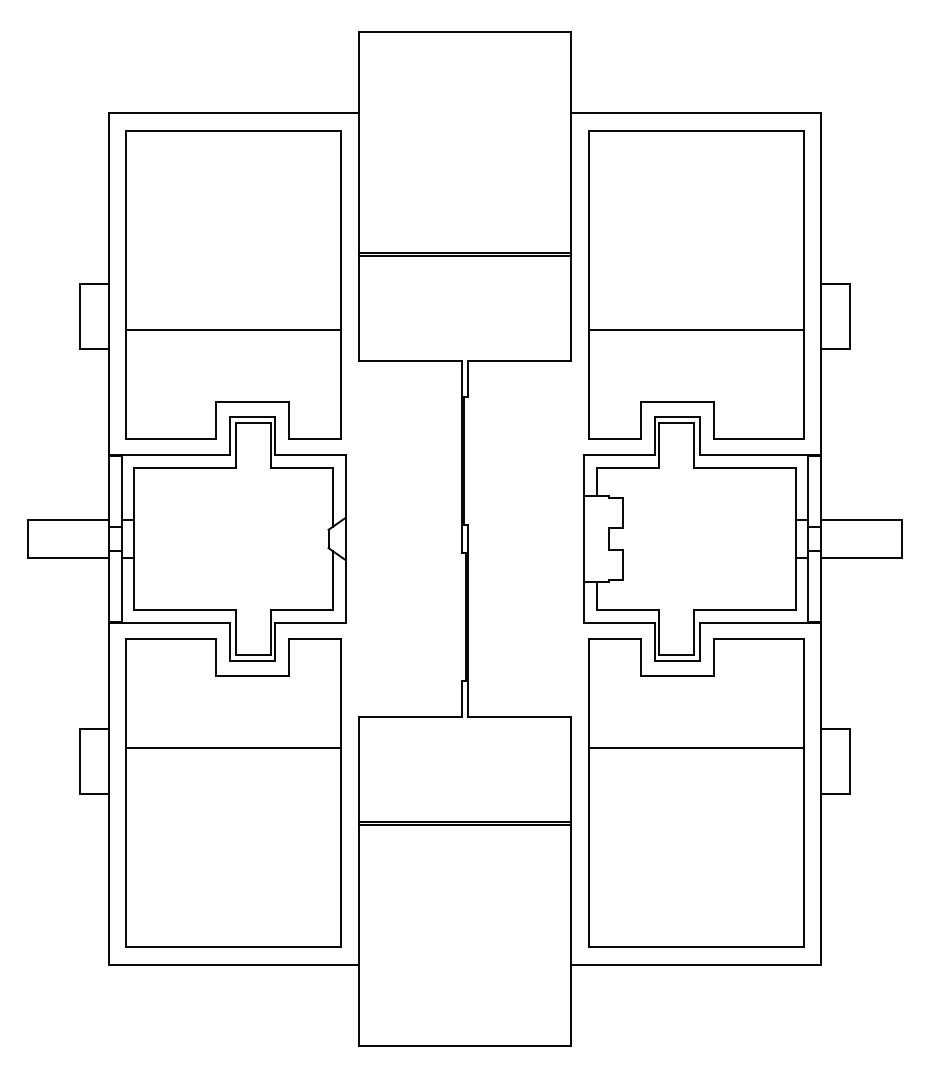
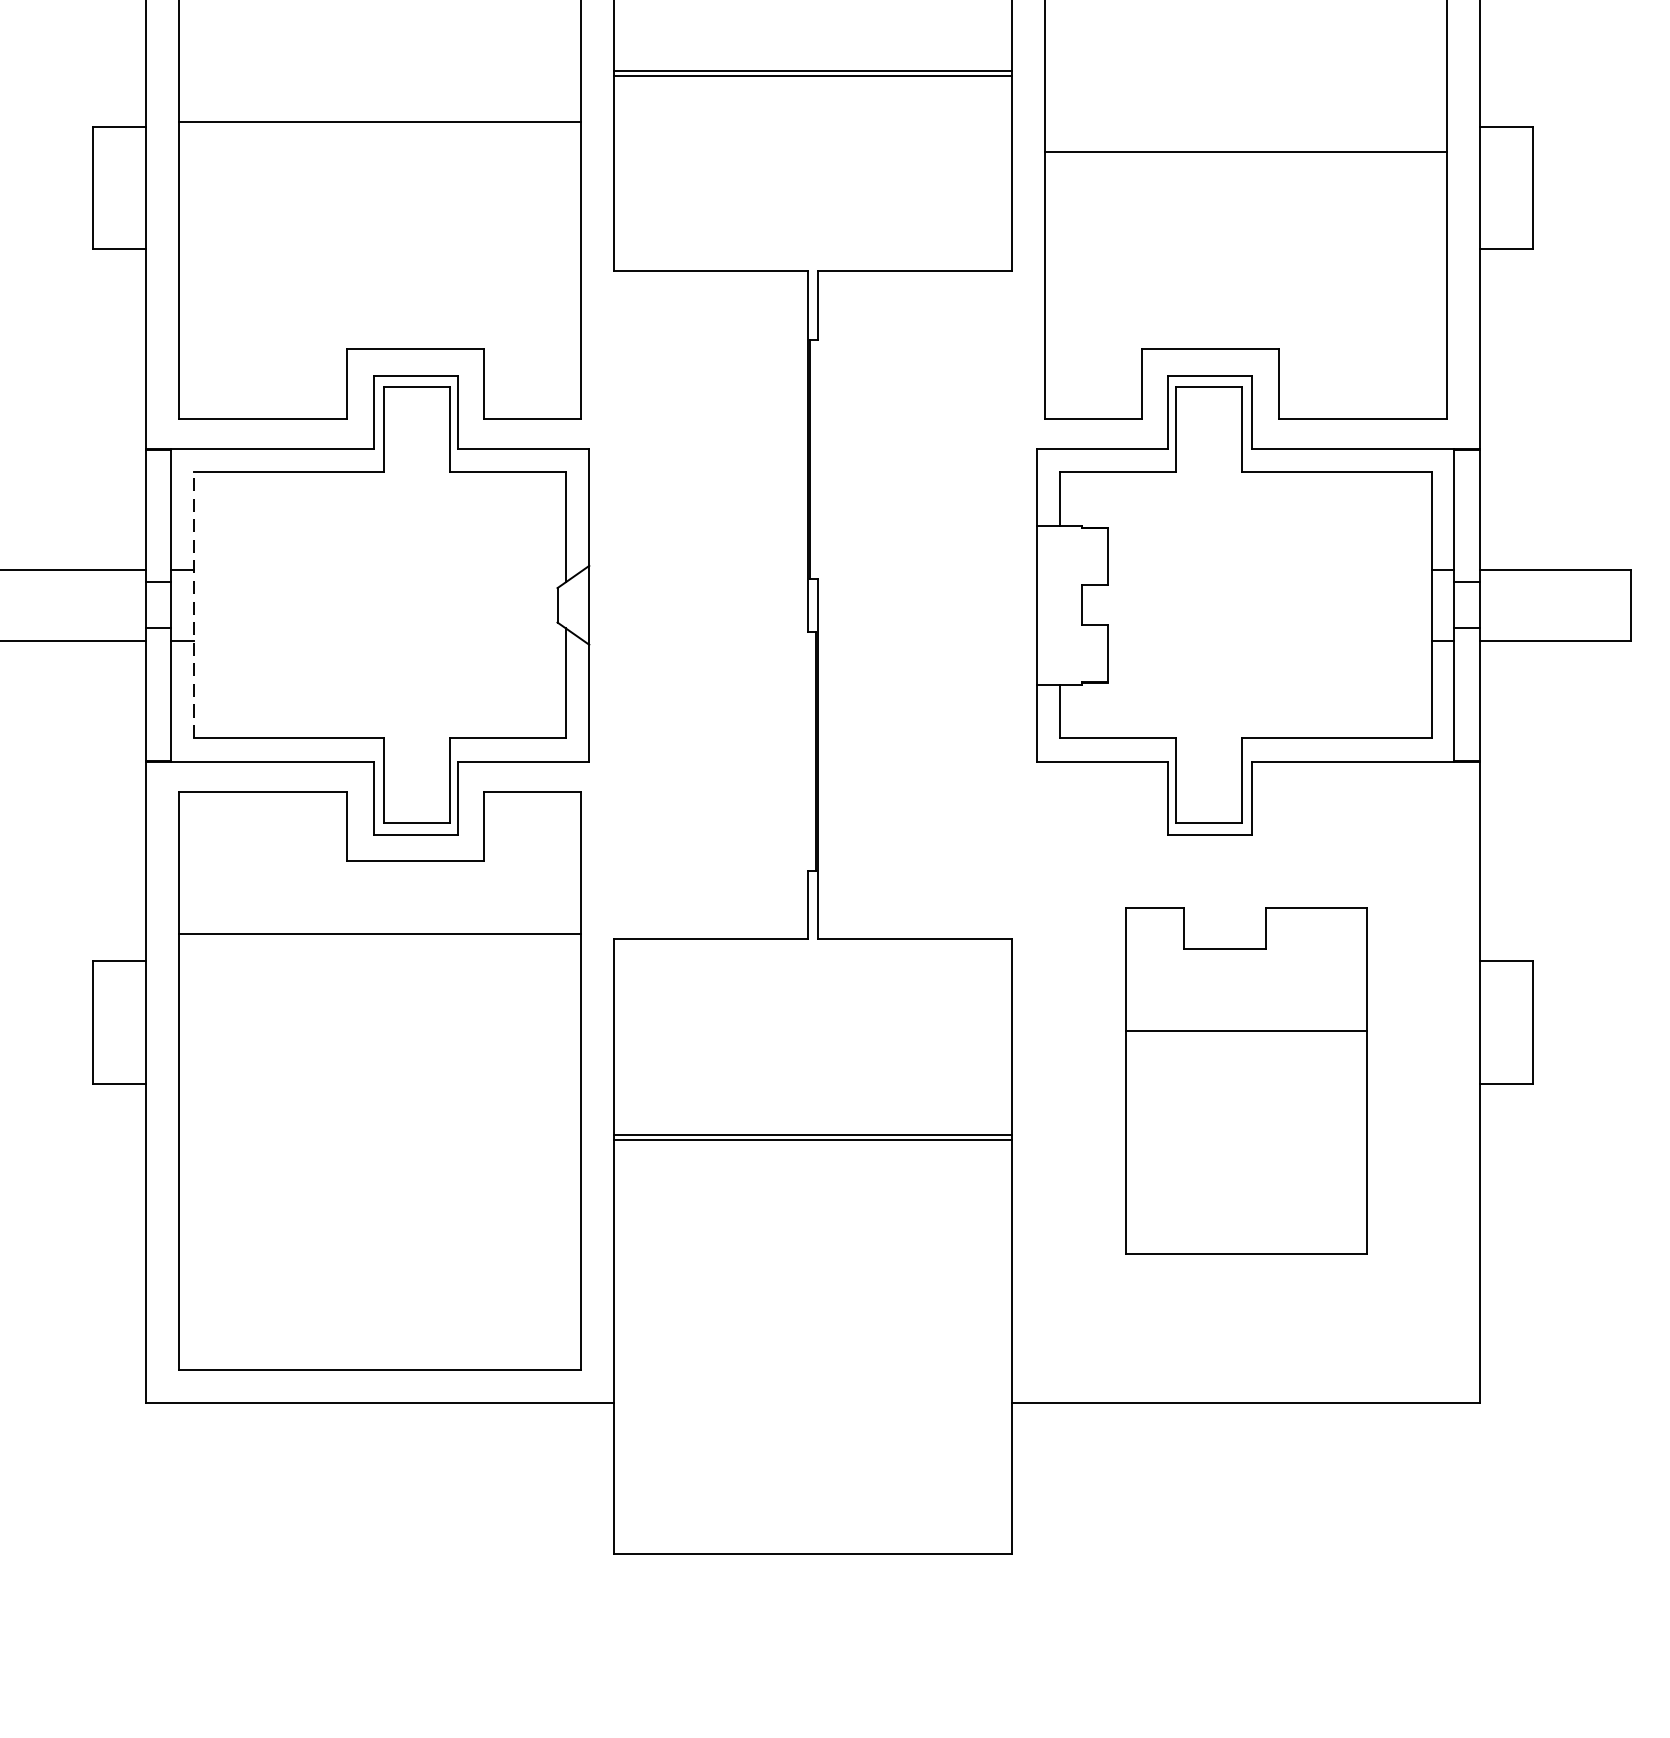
line: (233, 329) -> (379, 121), moved
line: (695, 329) -> (1244, 151), moved
line: (134, 539) -> (194, 606), solid -> dashed
line: (233, 748) -> (379, 933), moved
part: (696, 792) -> (1246, 1080), size x0.6

